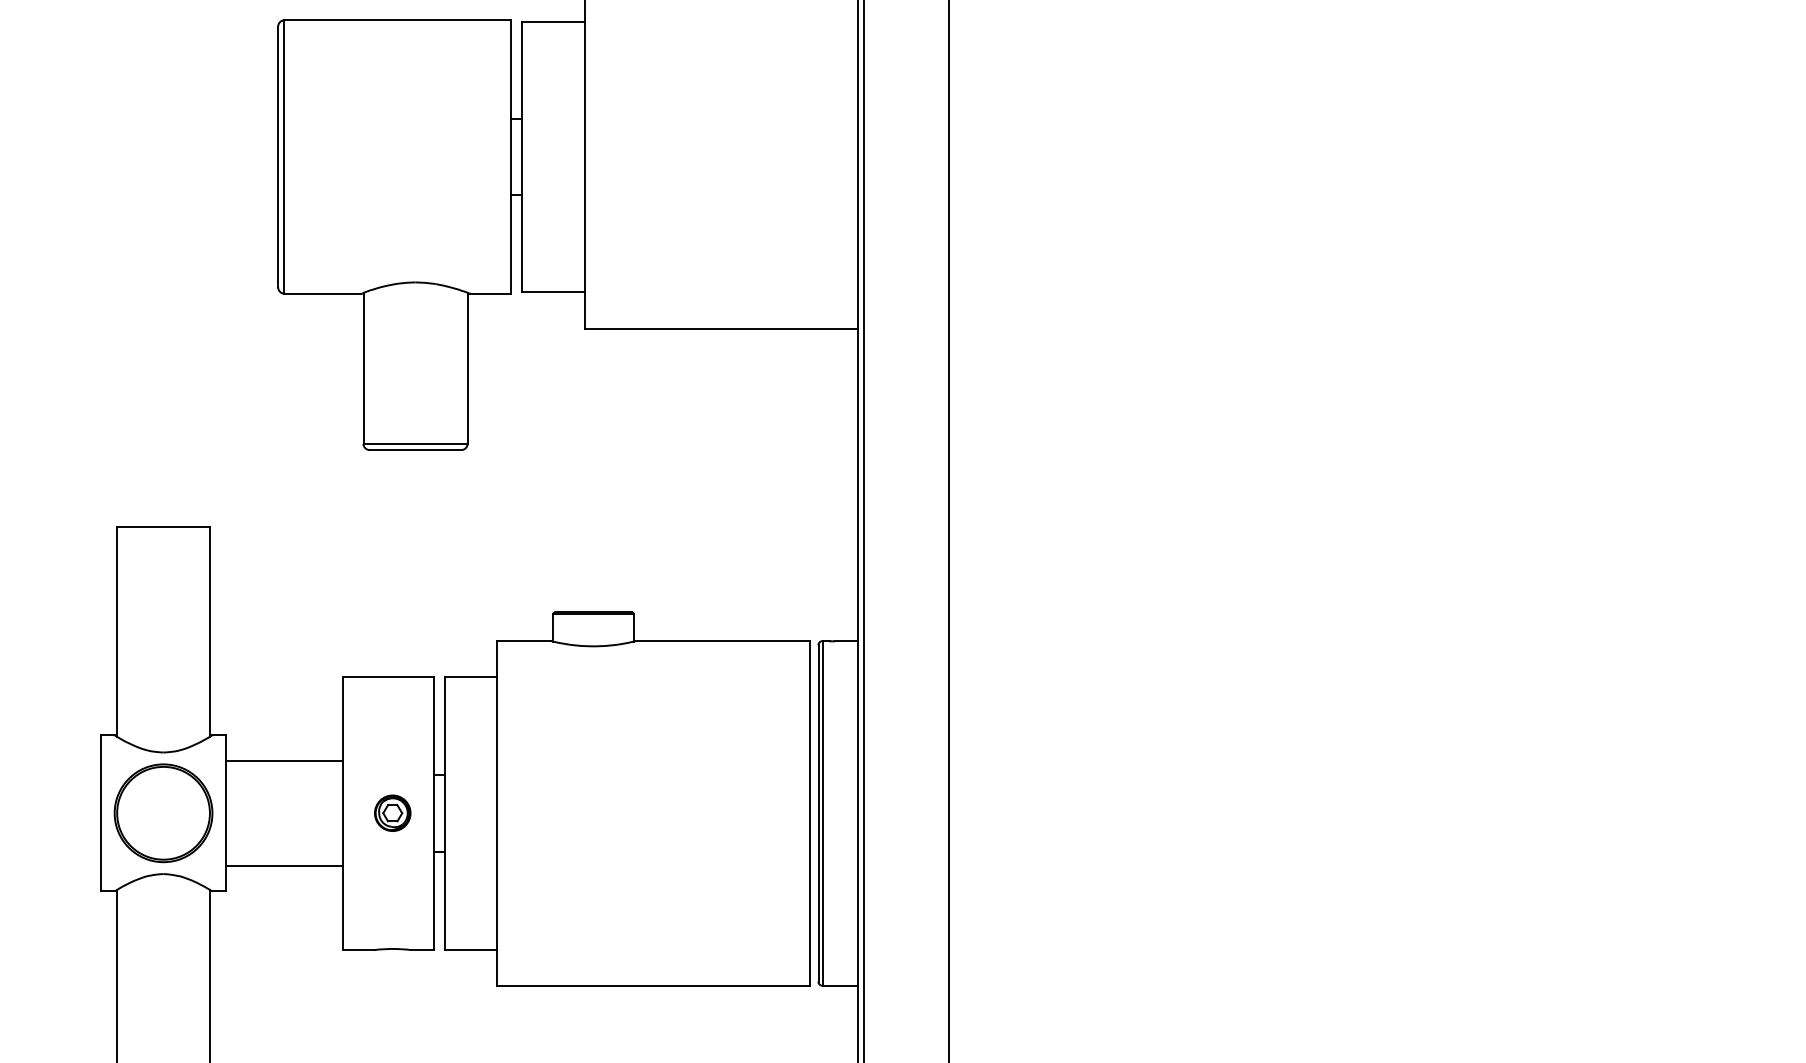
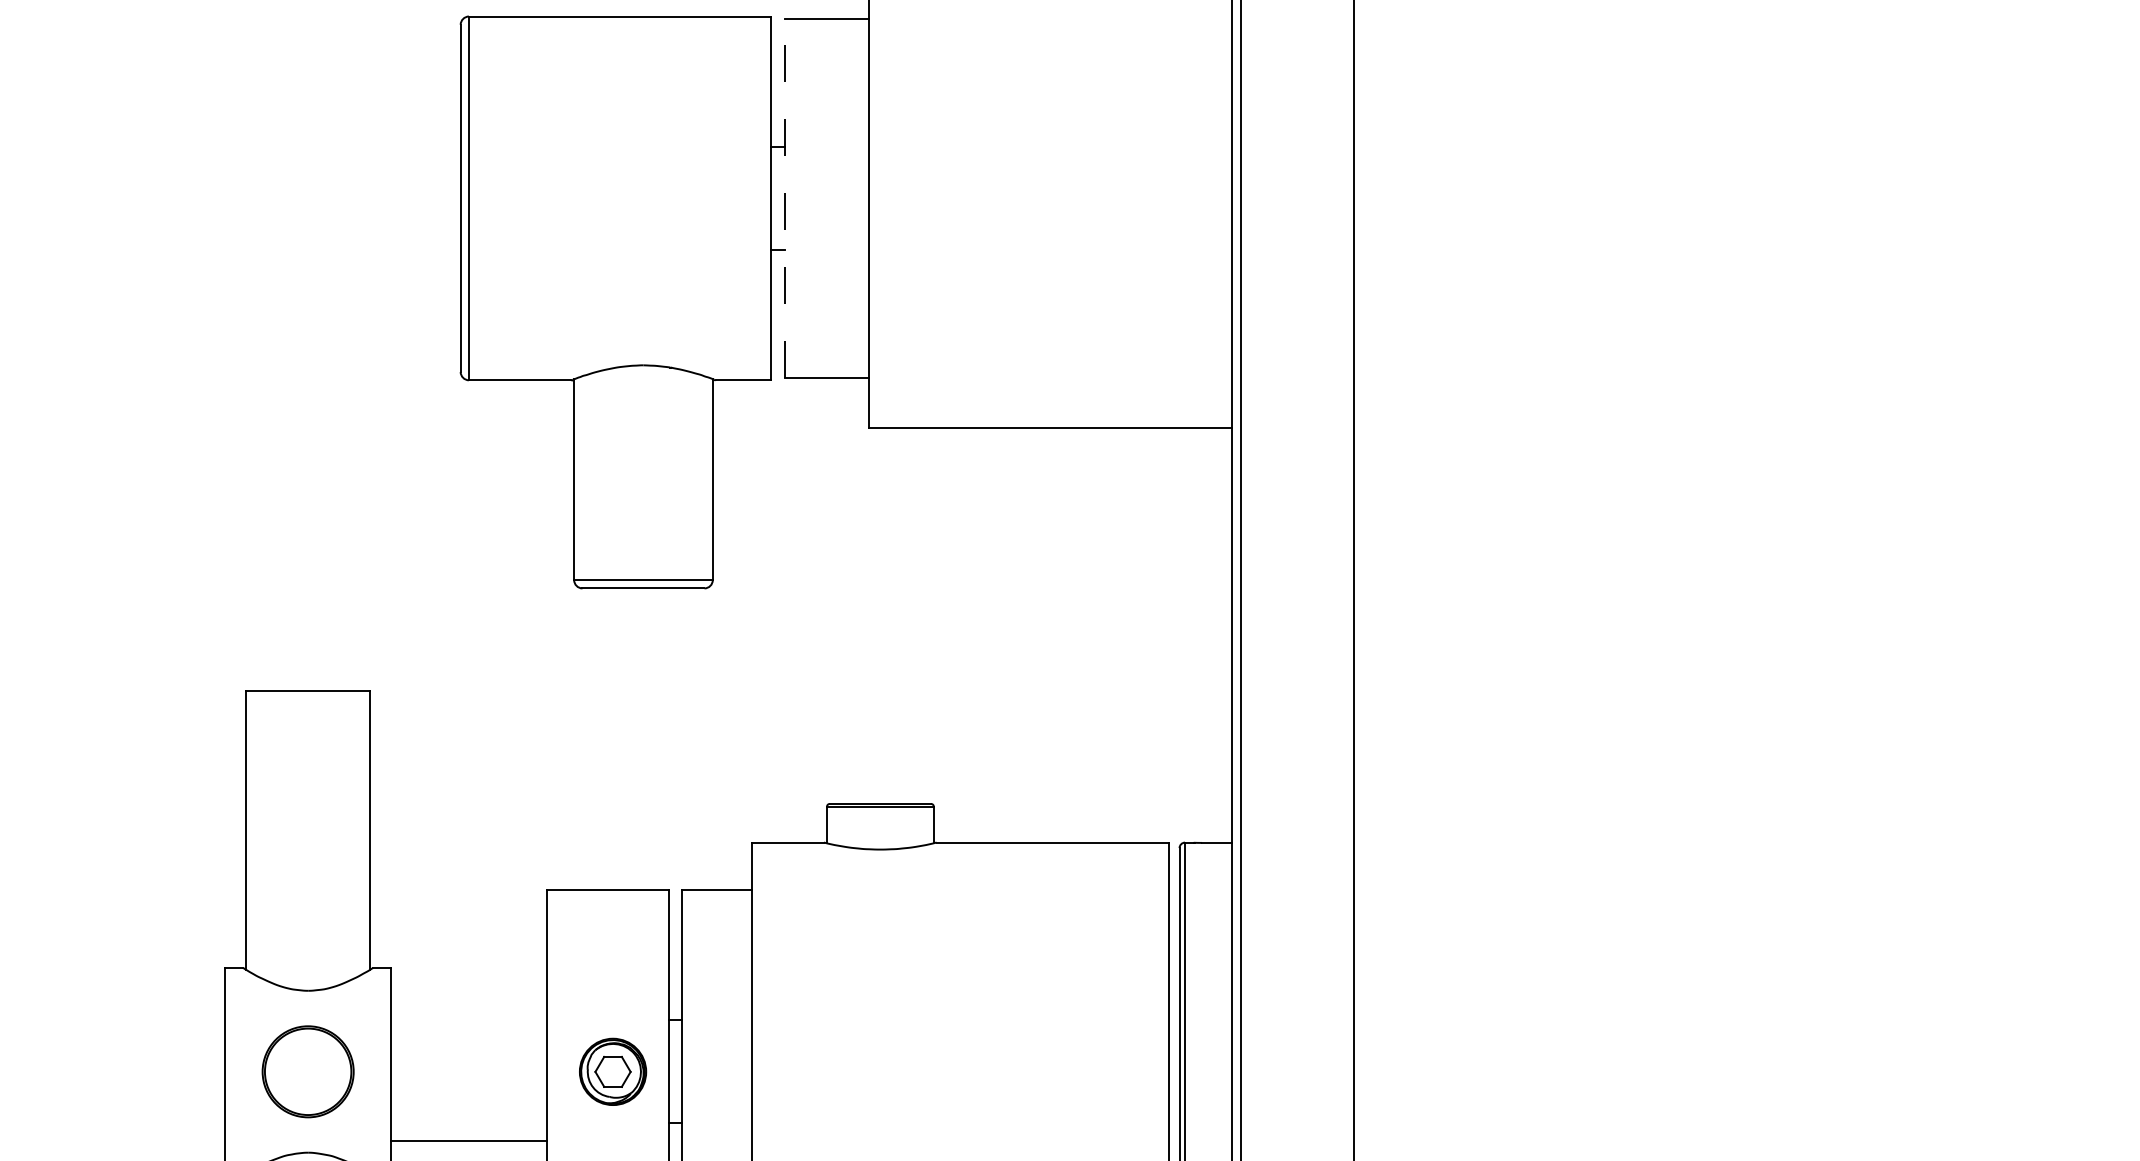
line: (521, 157) -> (784, 199), solid -> dashed
line: (284, 761) -> (469, 1002), removed
part: (392, 812) -> (612, 1070), size x1.4
part: (163, 813) -> (308, 1072), size x0.7

